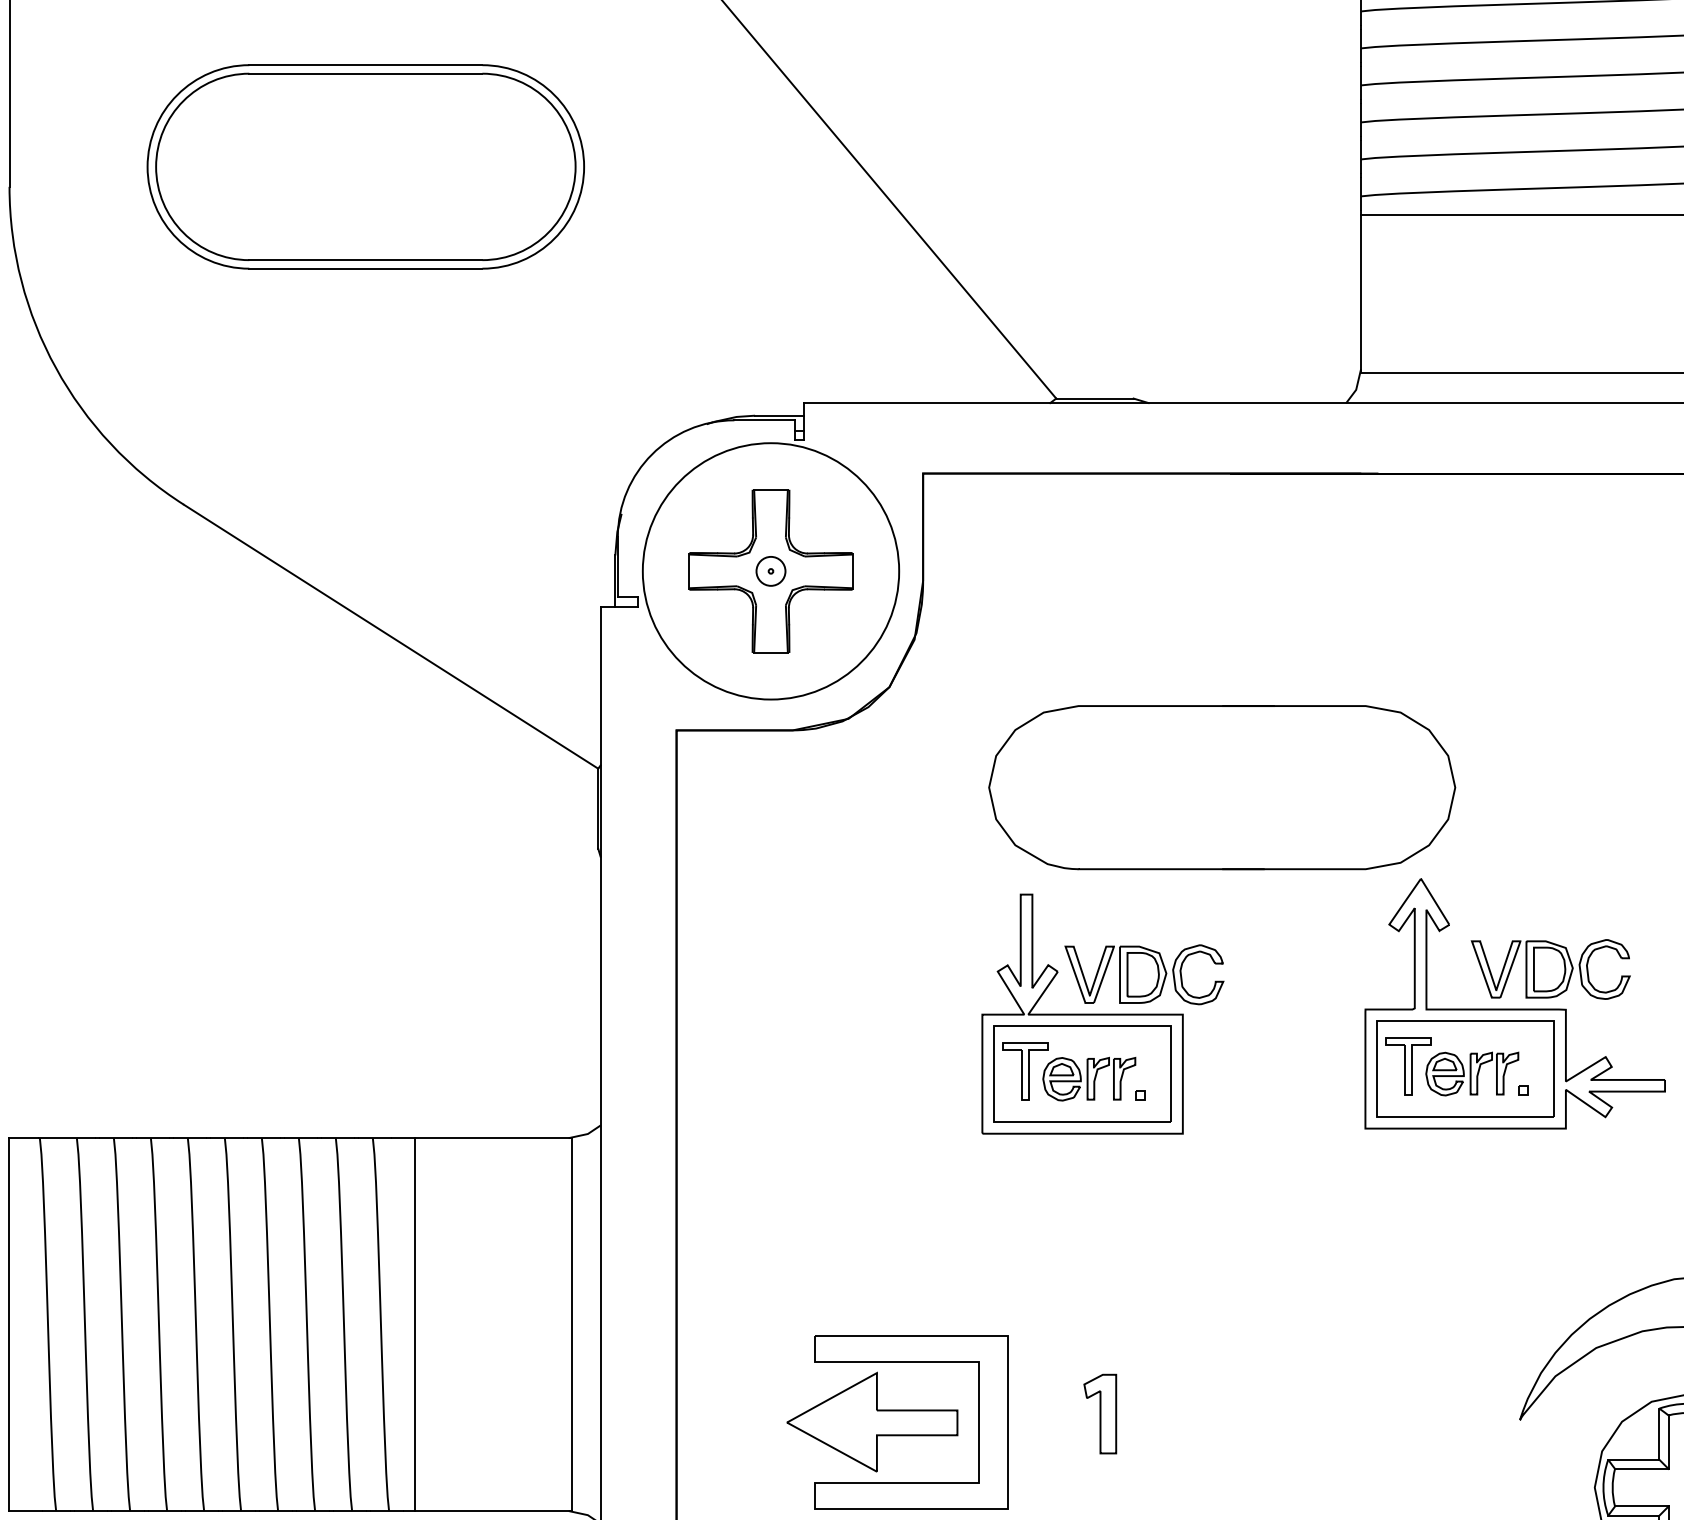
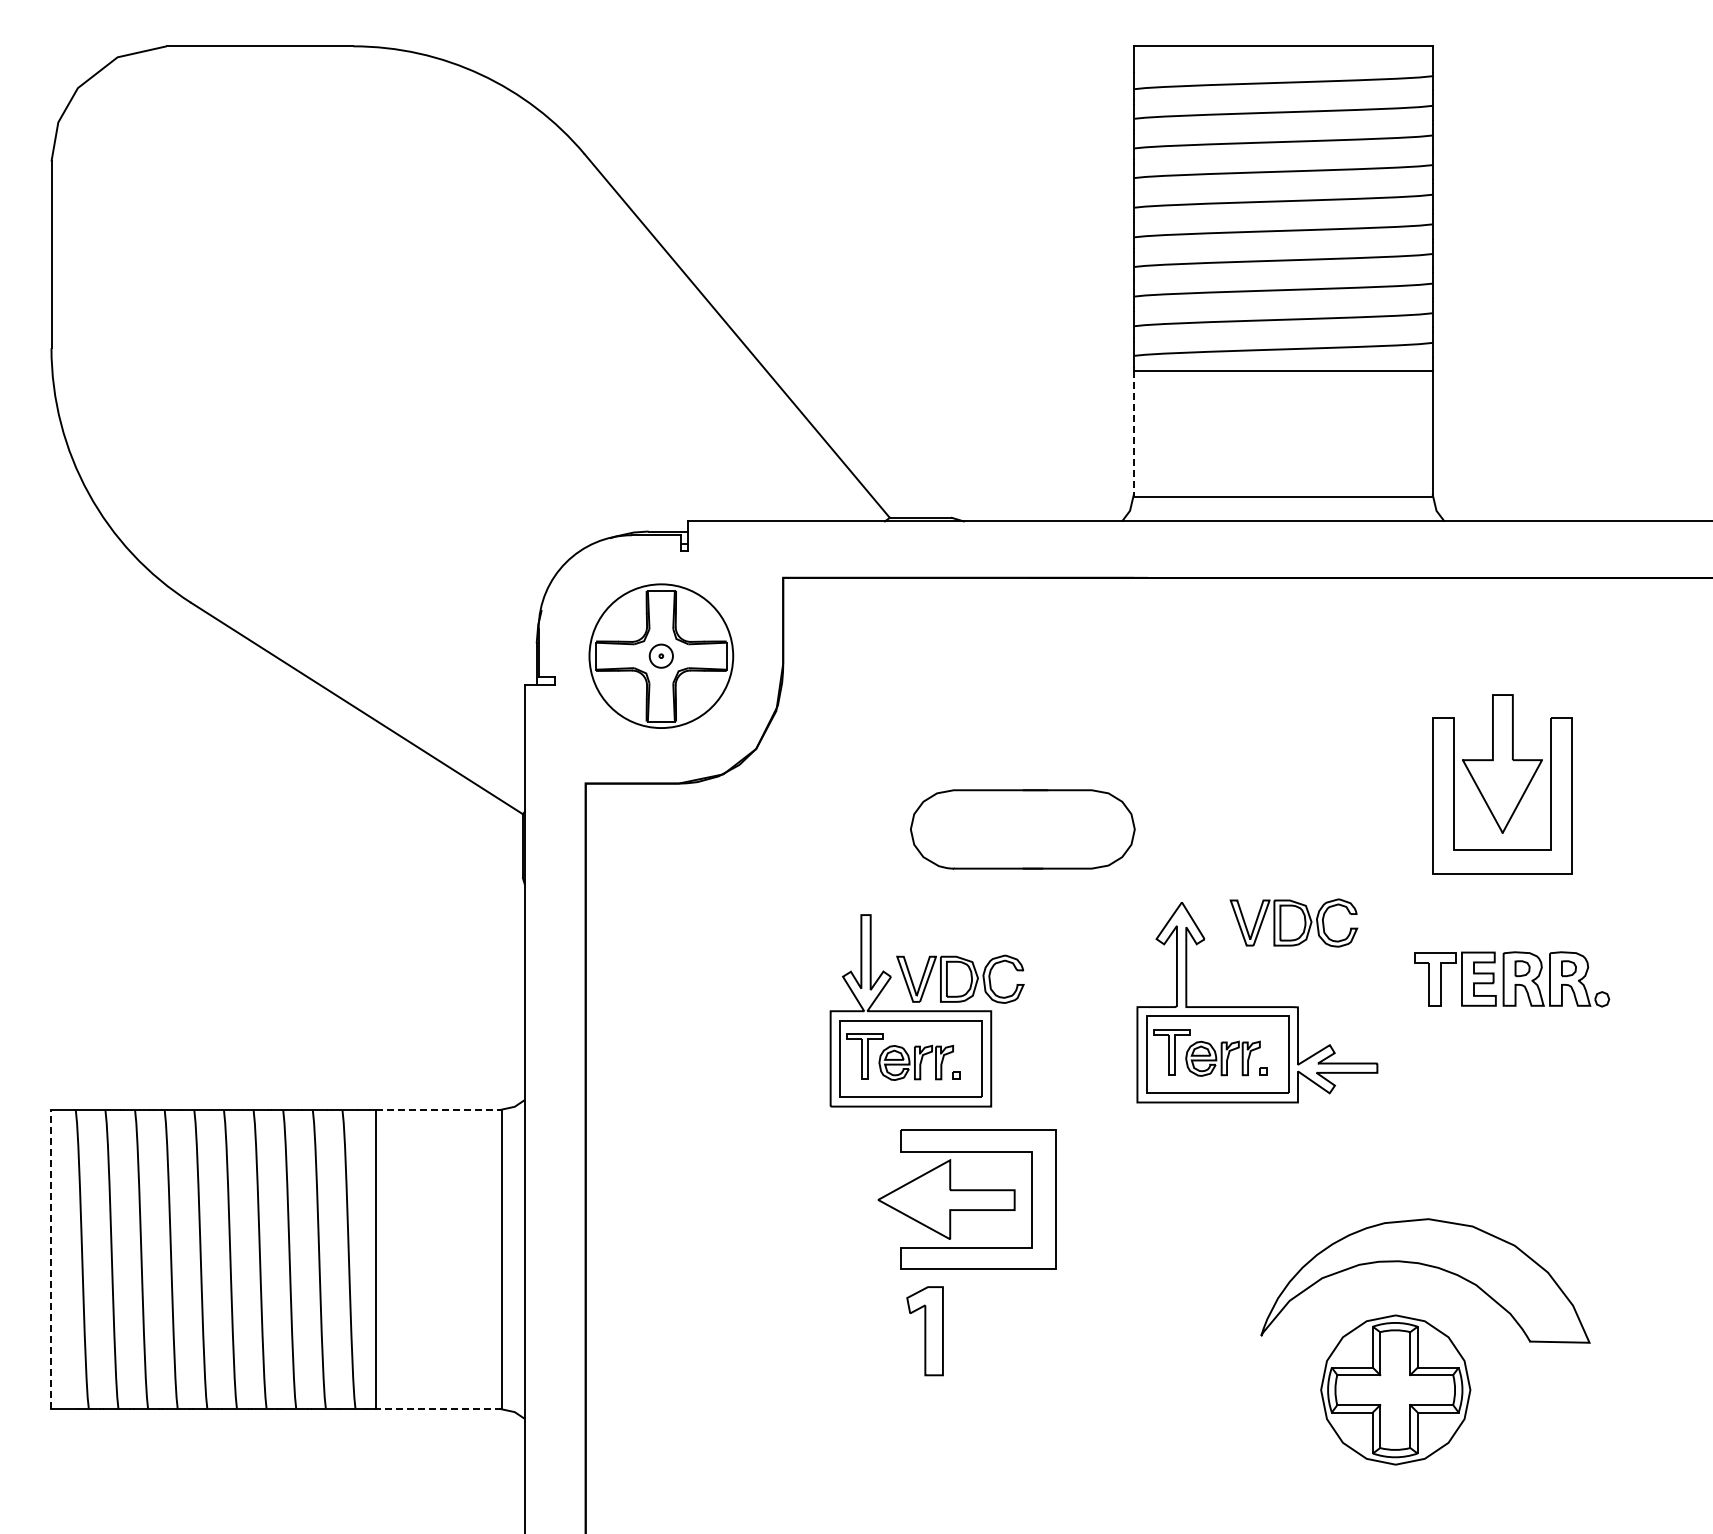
part: (365, 165) -> (336, 331), removed
line: (1360, 293) -> (1133, 433), solid -> dashed
circle: (771, 570) -> (661, 655), size x0.7
part: (1221, 787) -> (1022, 829), size x0.6
part: (1550, 968) -> (1293, 922), moved
line: (493, 1138) -> (439, 1110), solid -> dashed
line: (9, 1323) -> (51, 1258), solid -> dashed
part: (1099, 1413) -> (924, 1330), size x1.4
part: (897, 1422) -> (966, 1199), moved
line: (493, 1510) -> (439, 1408), solid -> dashed

